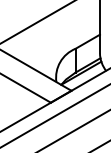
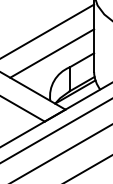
line: (58, 34) -> (52, 53), added

